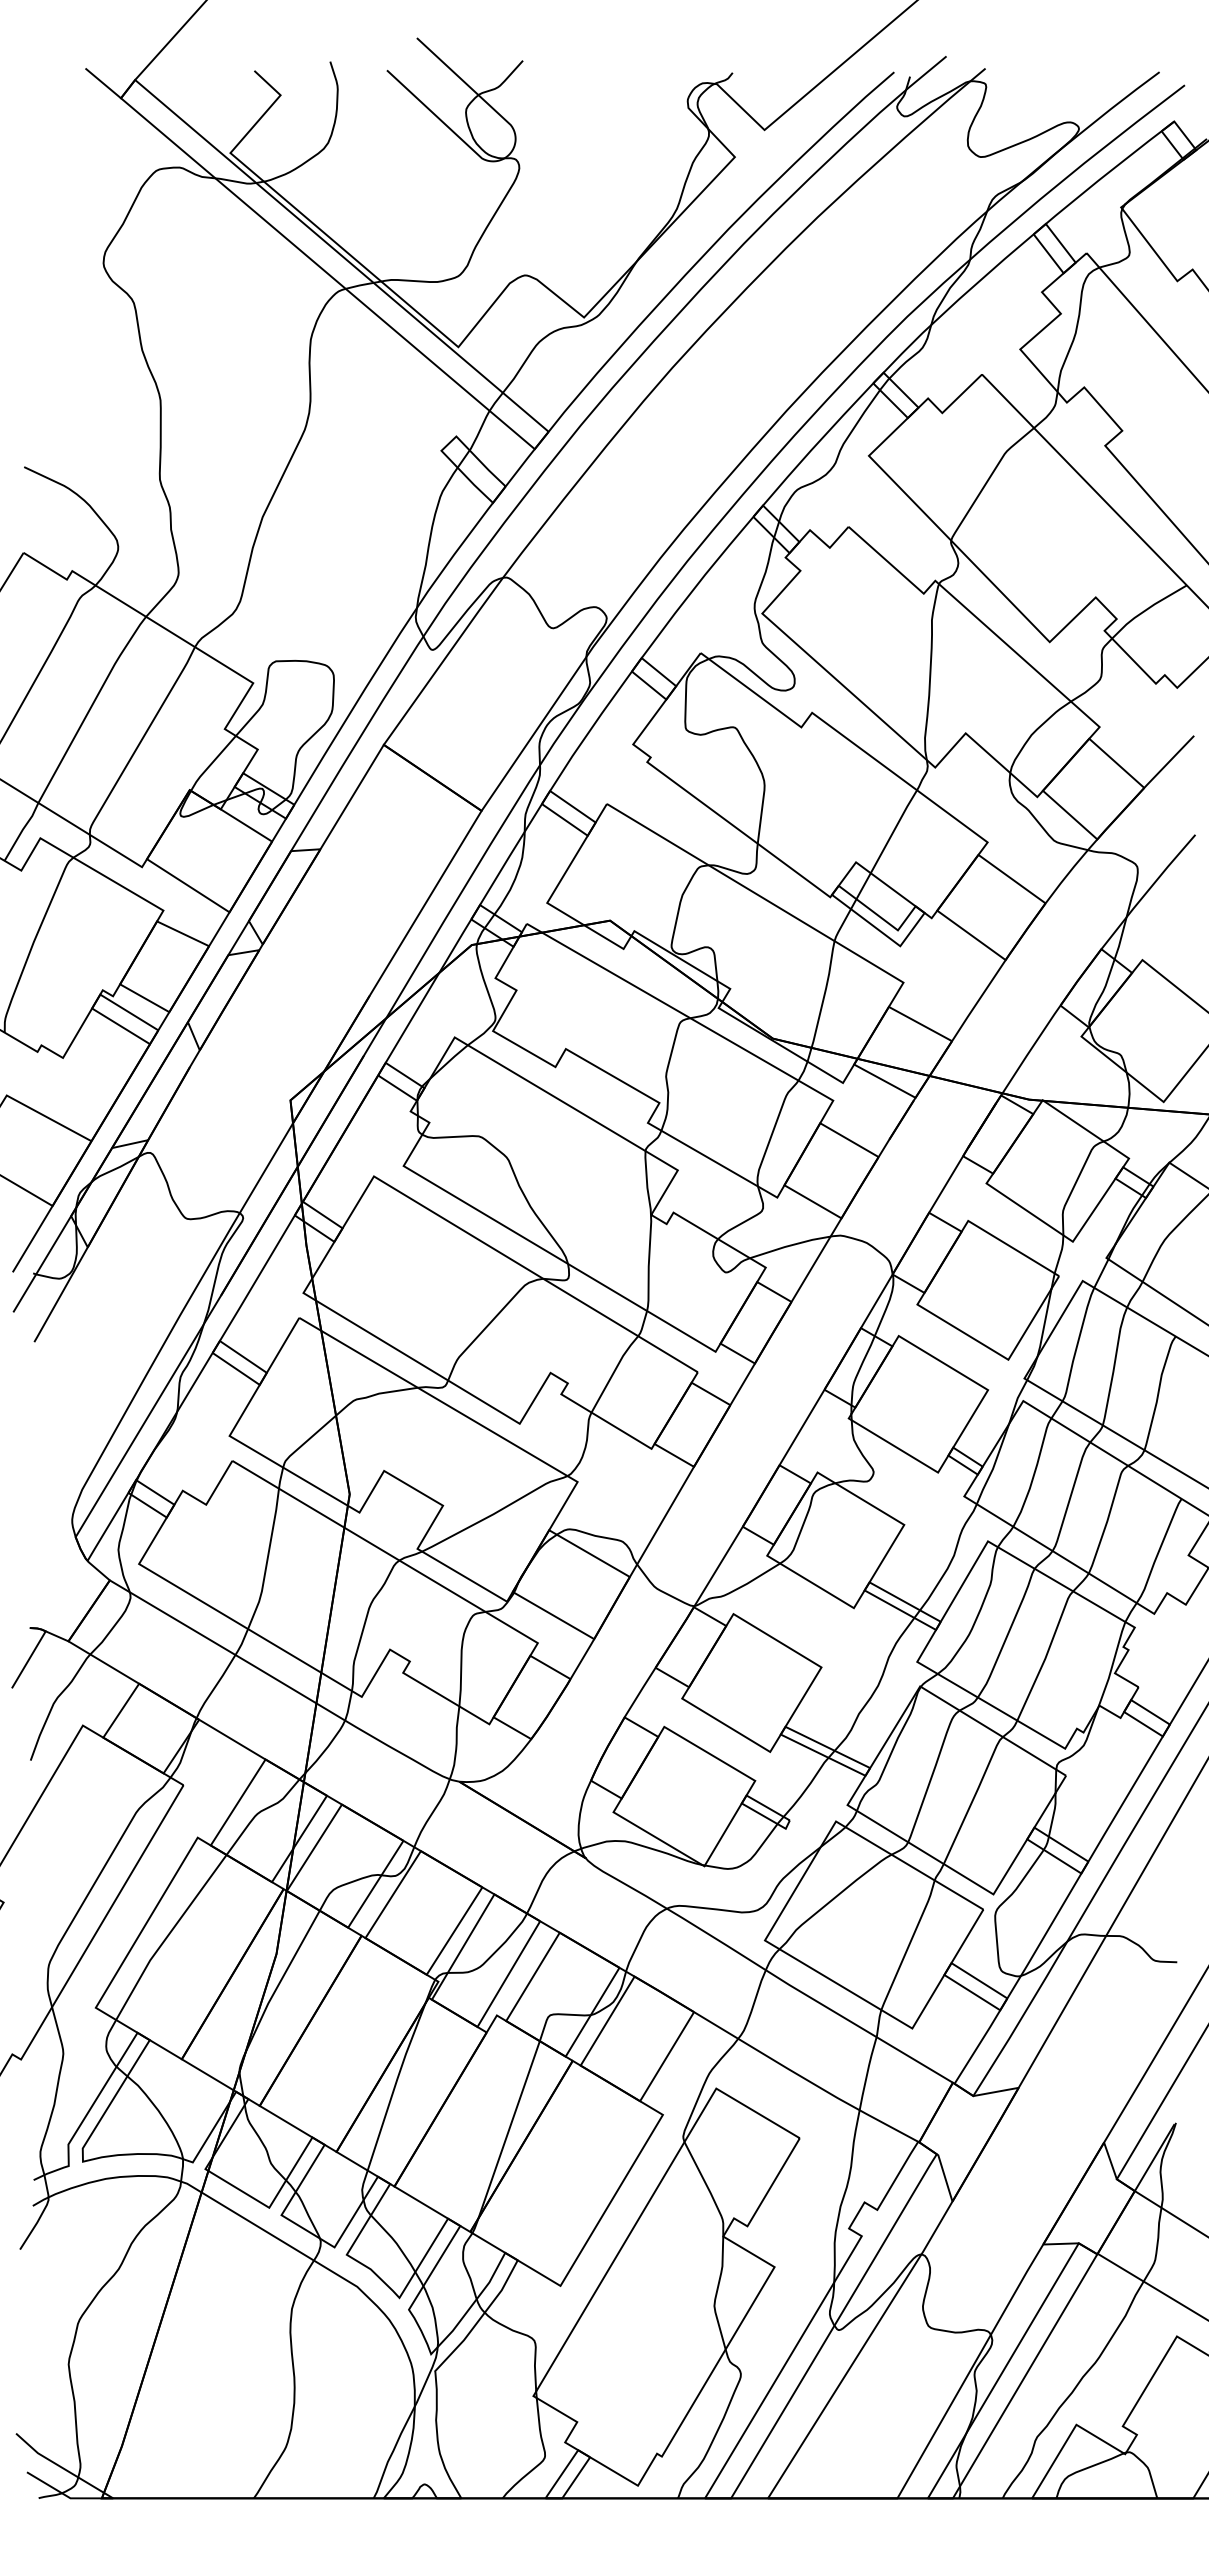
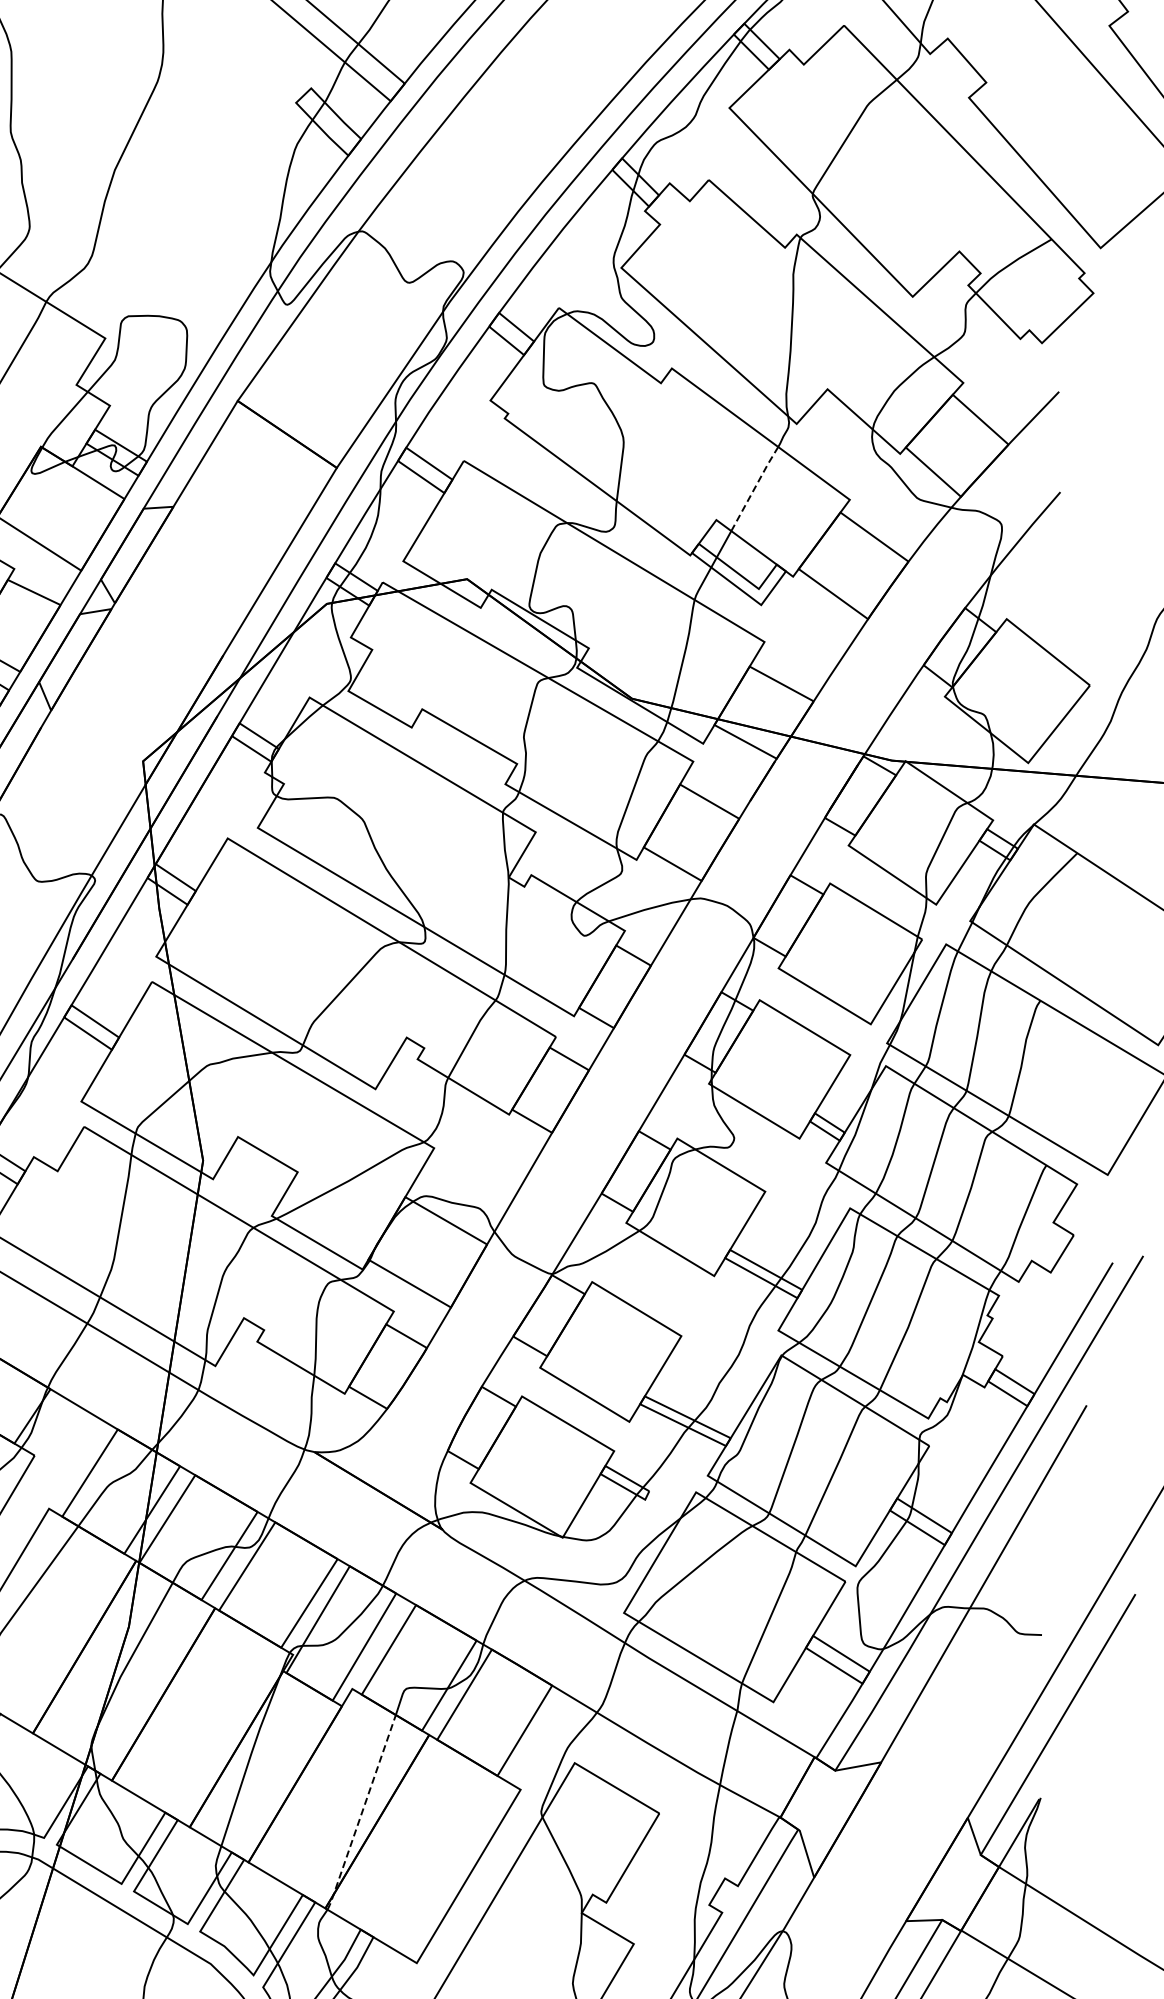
line: (894, 830) -> (755, 487), solid -> dashed
line: (506, 2138) -> (362, 1813), solid -> dashed

